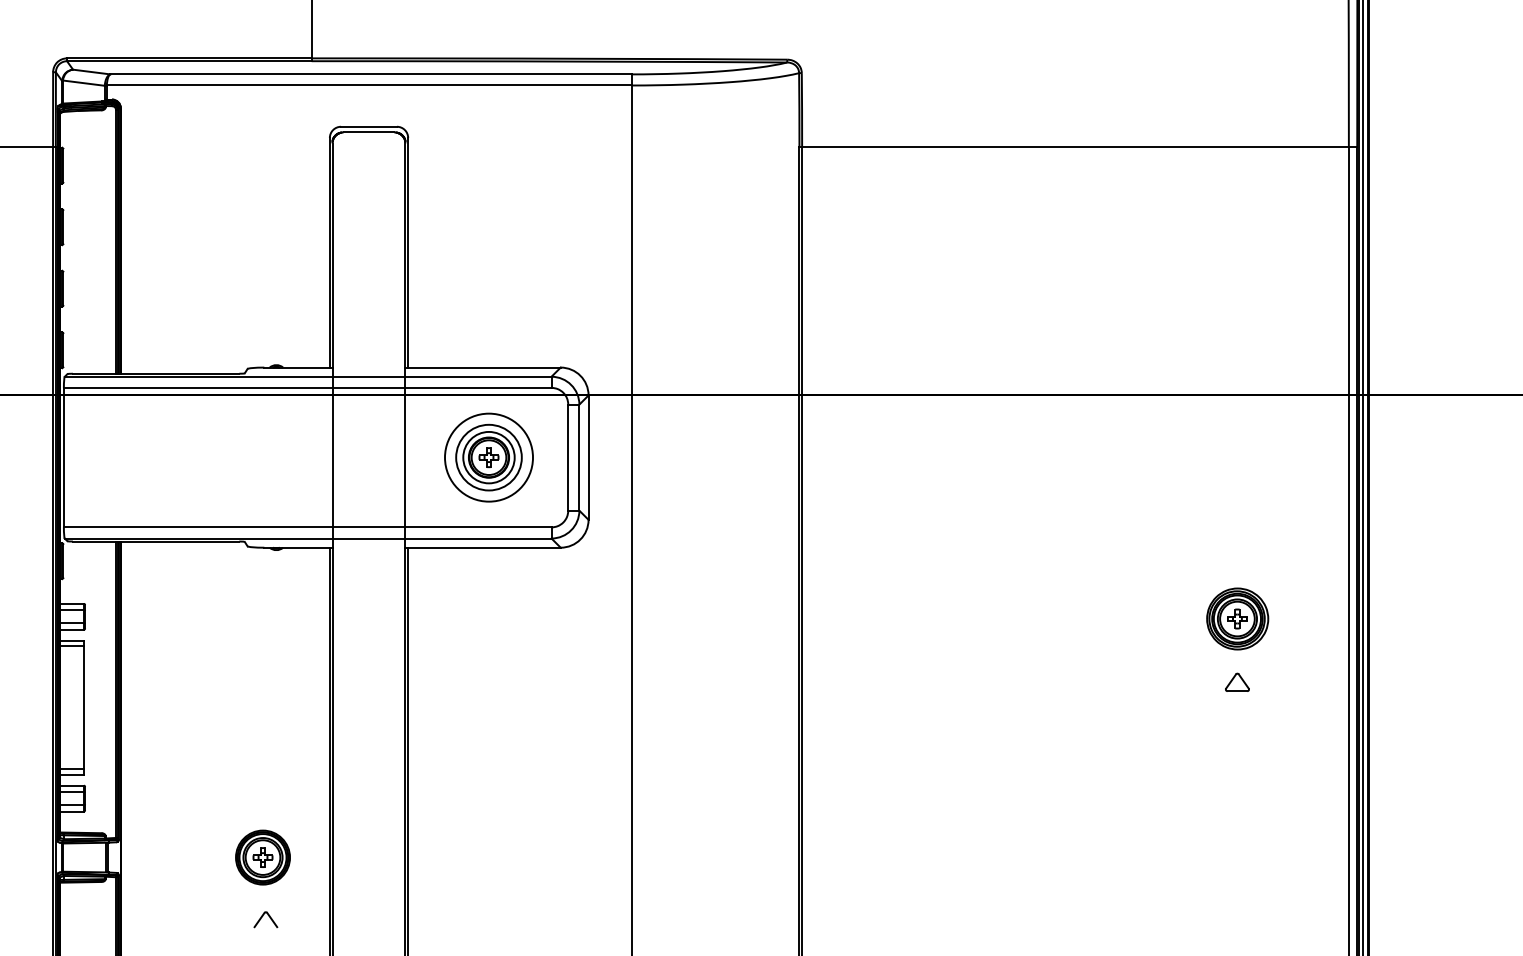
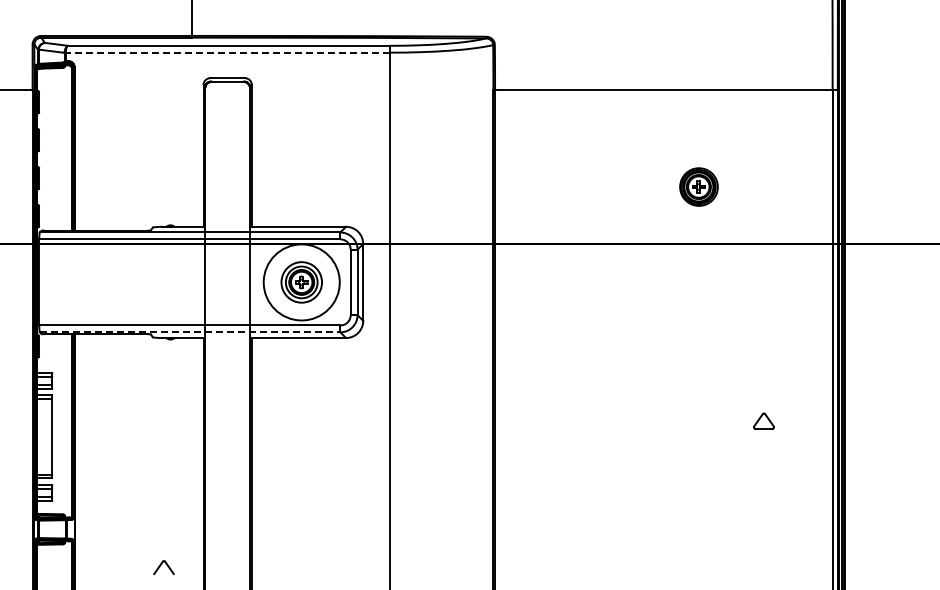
line: (368, 85) -> (227, 52), solid -> dashed
circle: (488, 457) -> (301, 282), size x1.4
line: (308, 538) -> (190, 332), solid -> dashed
part: (1236, 618) -> (698, 186), moved
part: (1236, 682) -> (763, 421), size x1.4
part: (261, 856) -> (161, 528), removed
part: (265, 919) -> (163, 567), size x1.4

